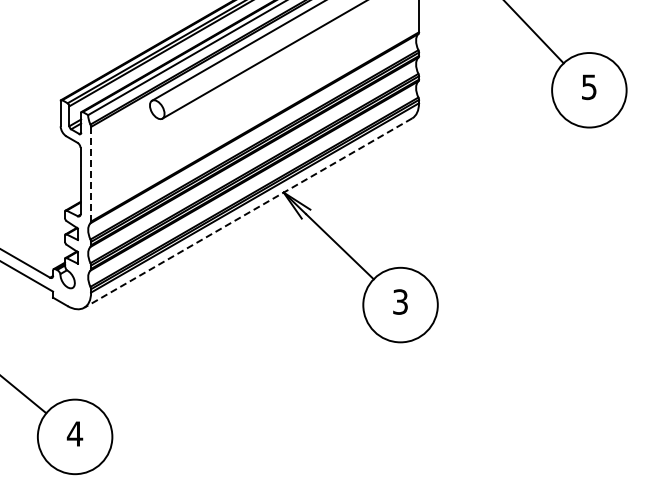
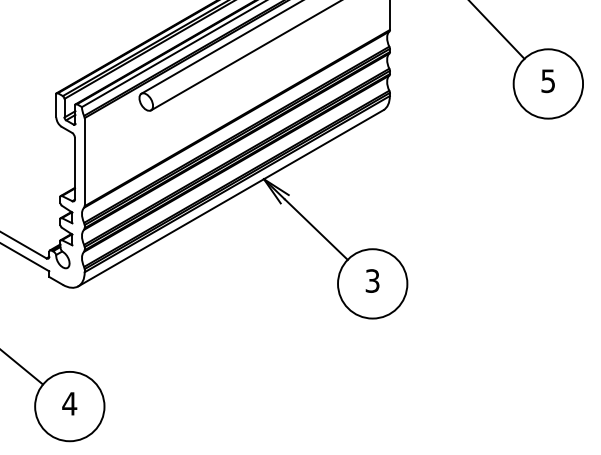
line: (91, 173) -> (85, 161), dashed -> solid
line: (247, 213) -> (230, 198), dashed -> solid

